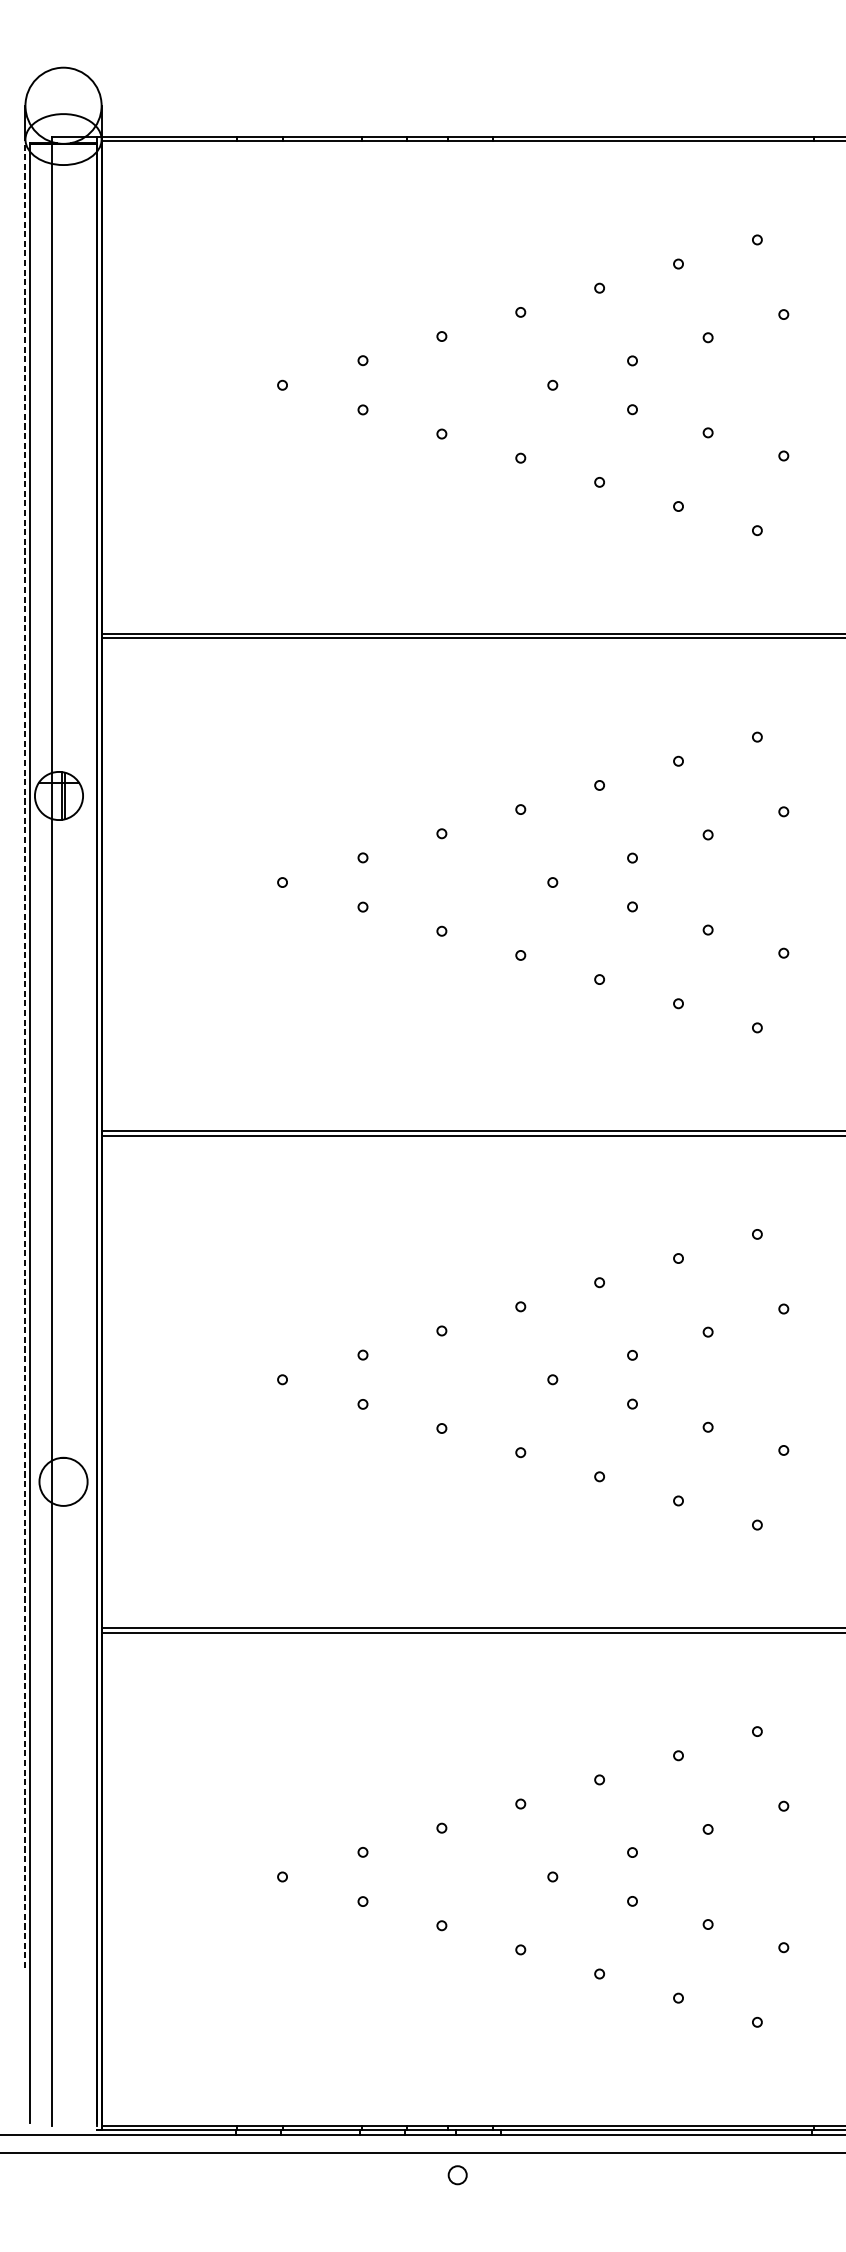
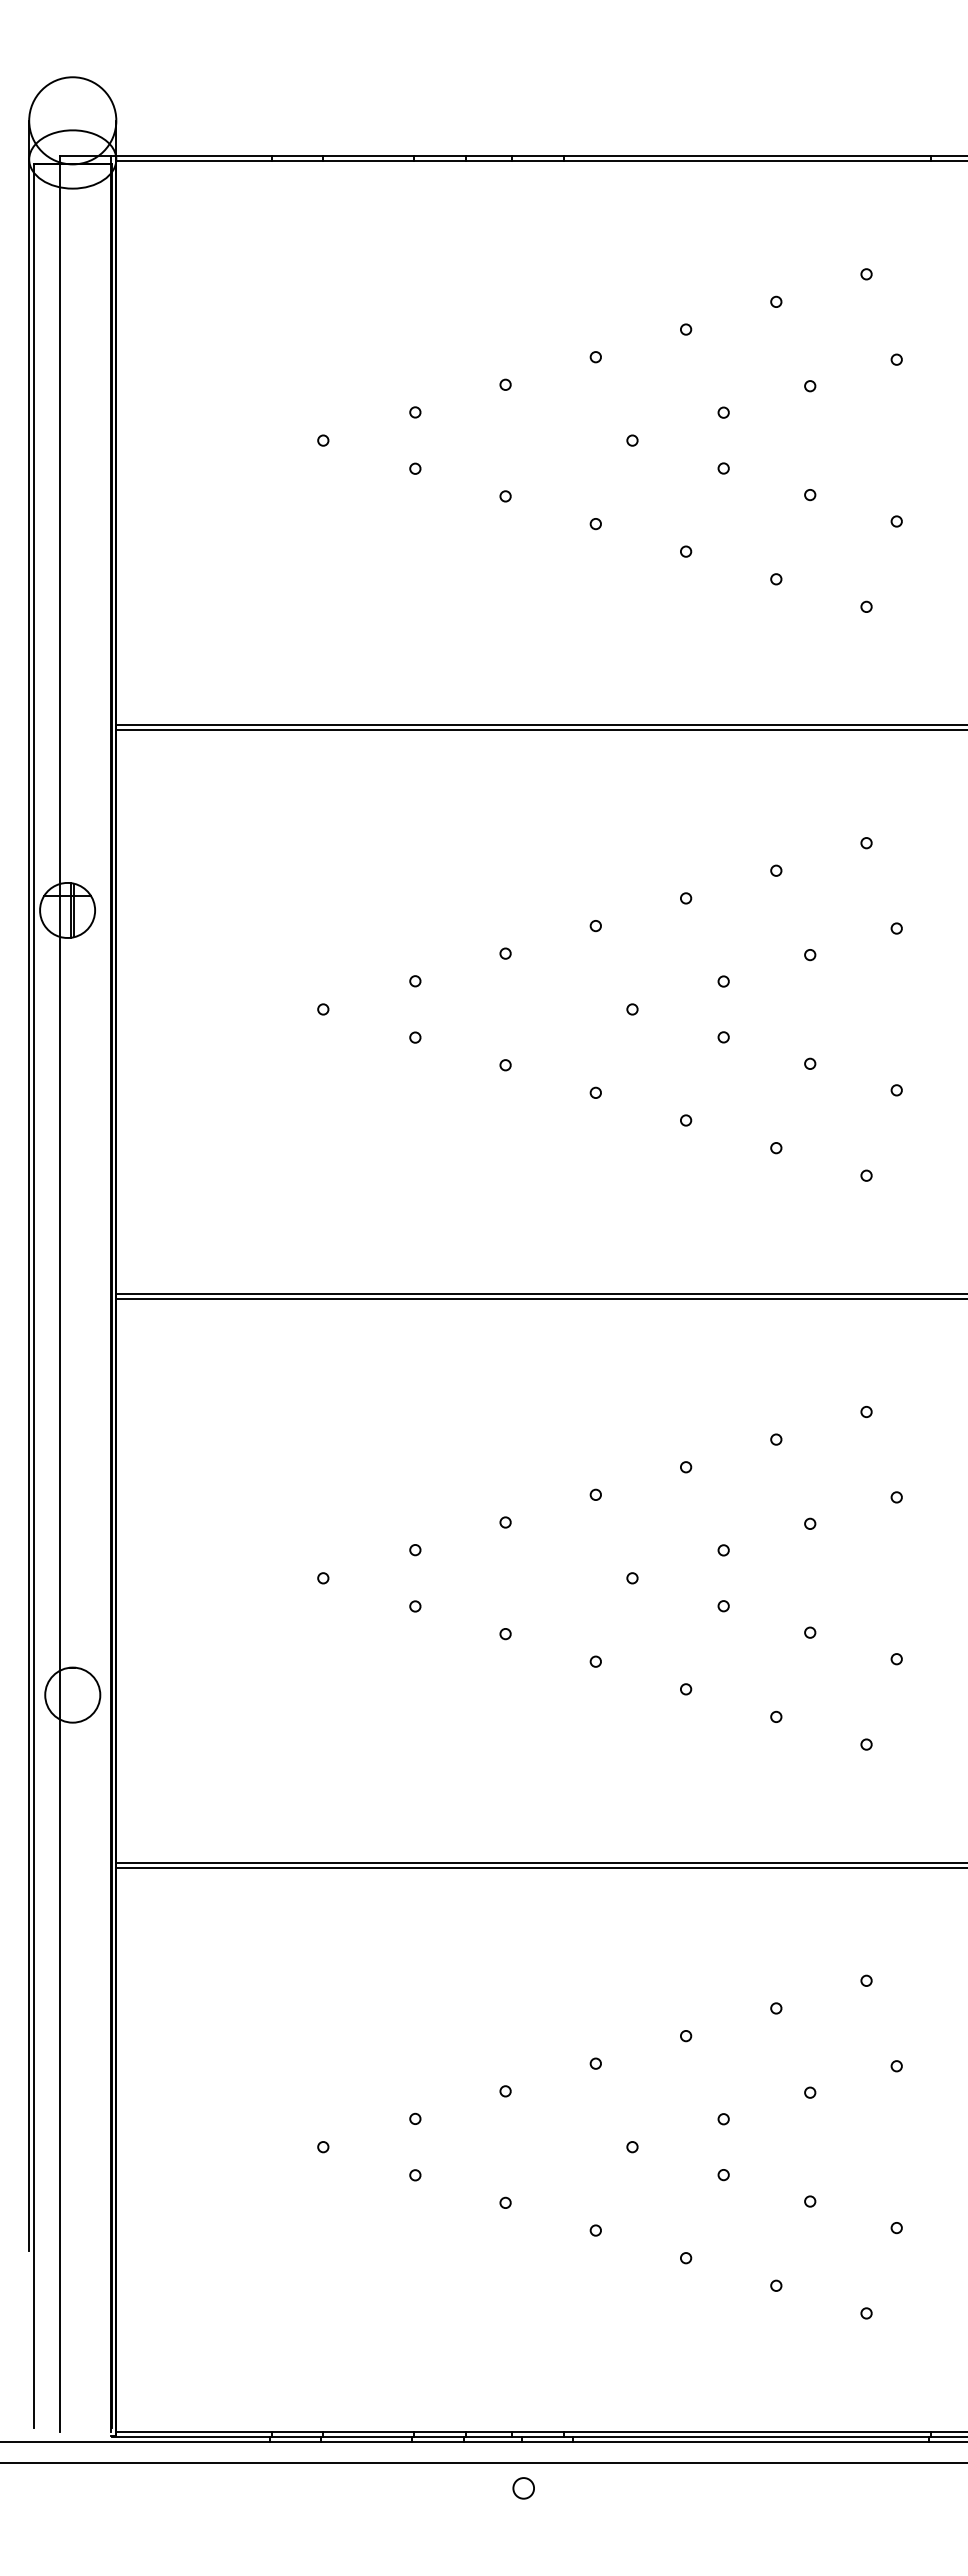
line: (25, 1053) -> (29, 1205), dashed -> solid

